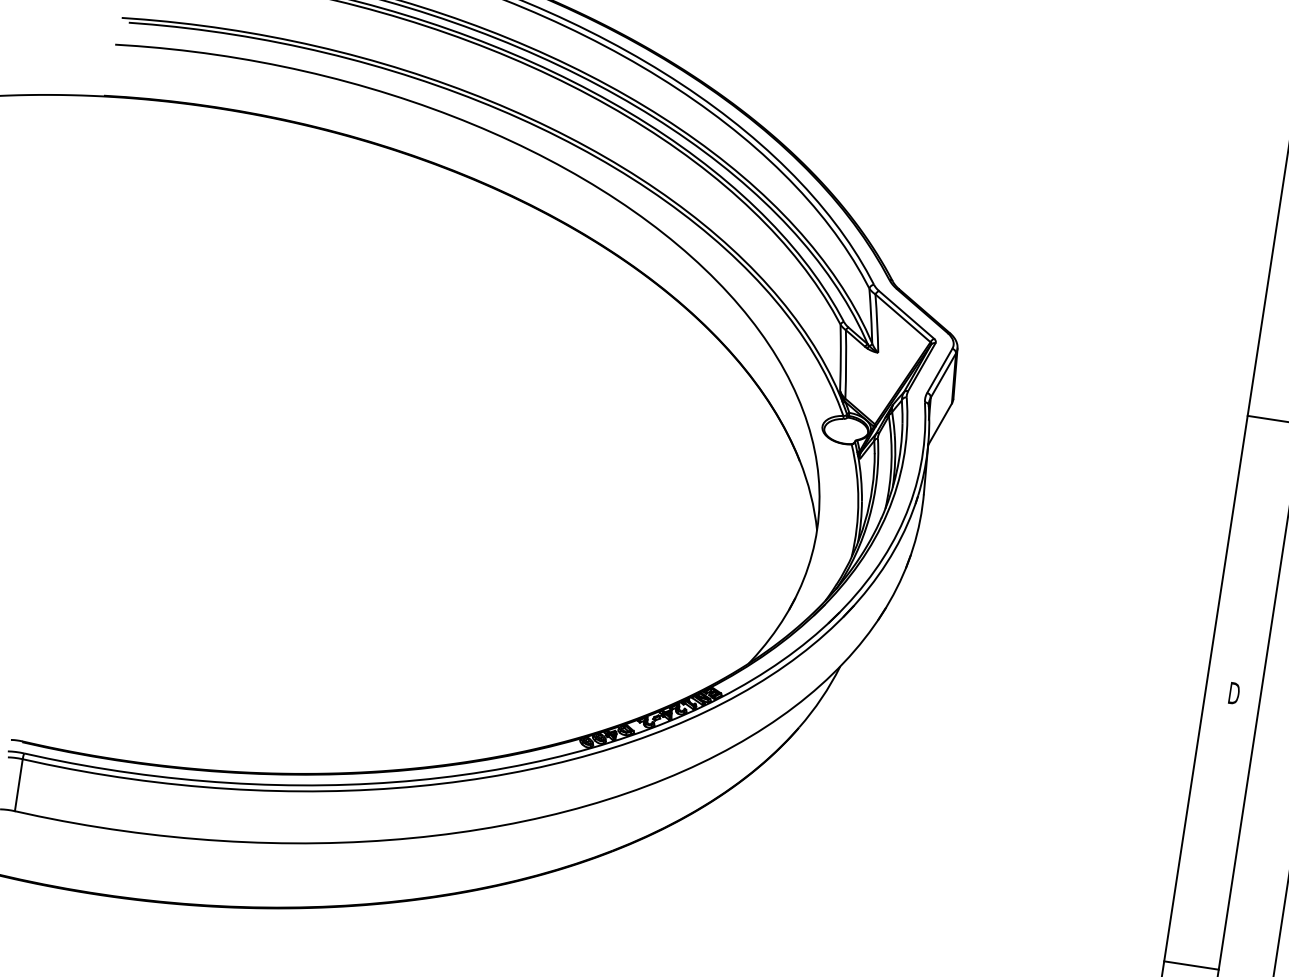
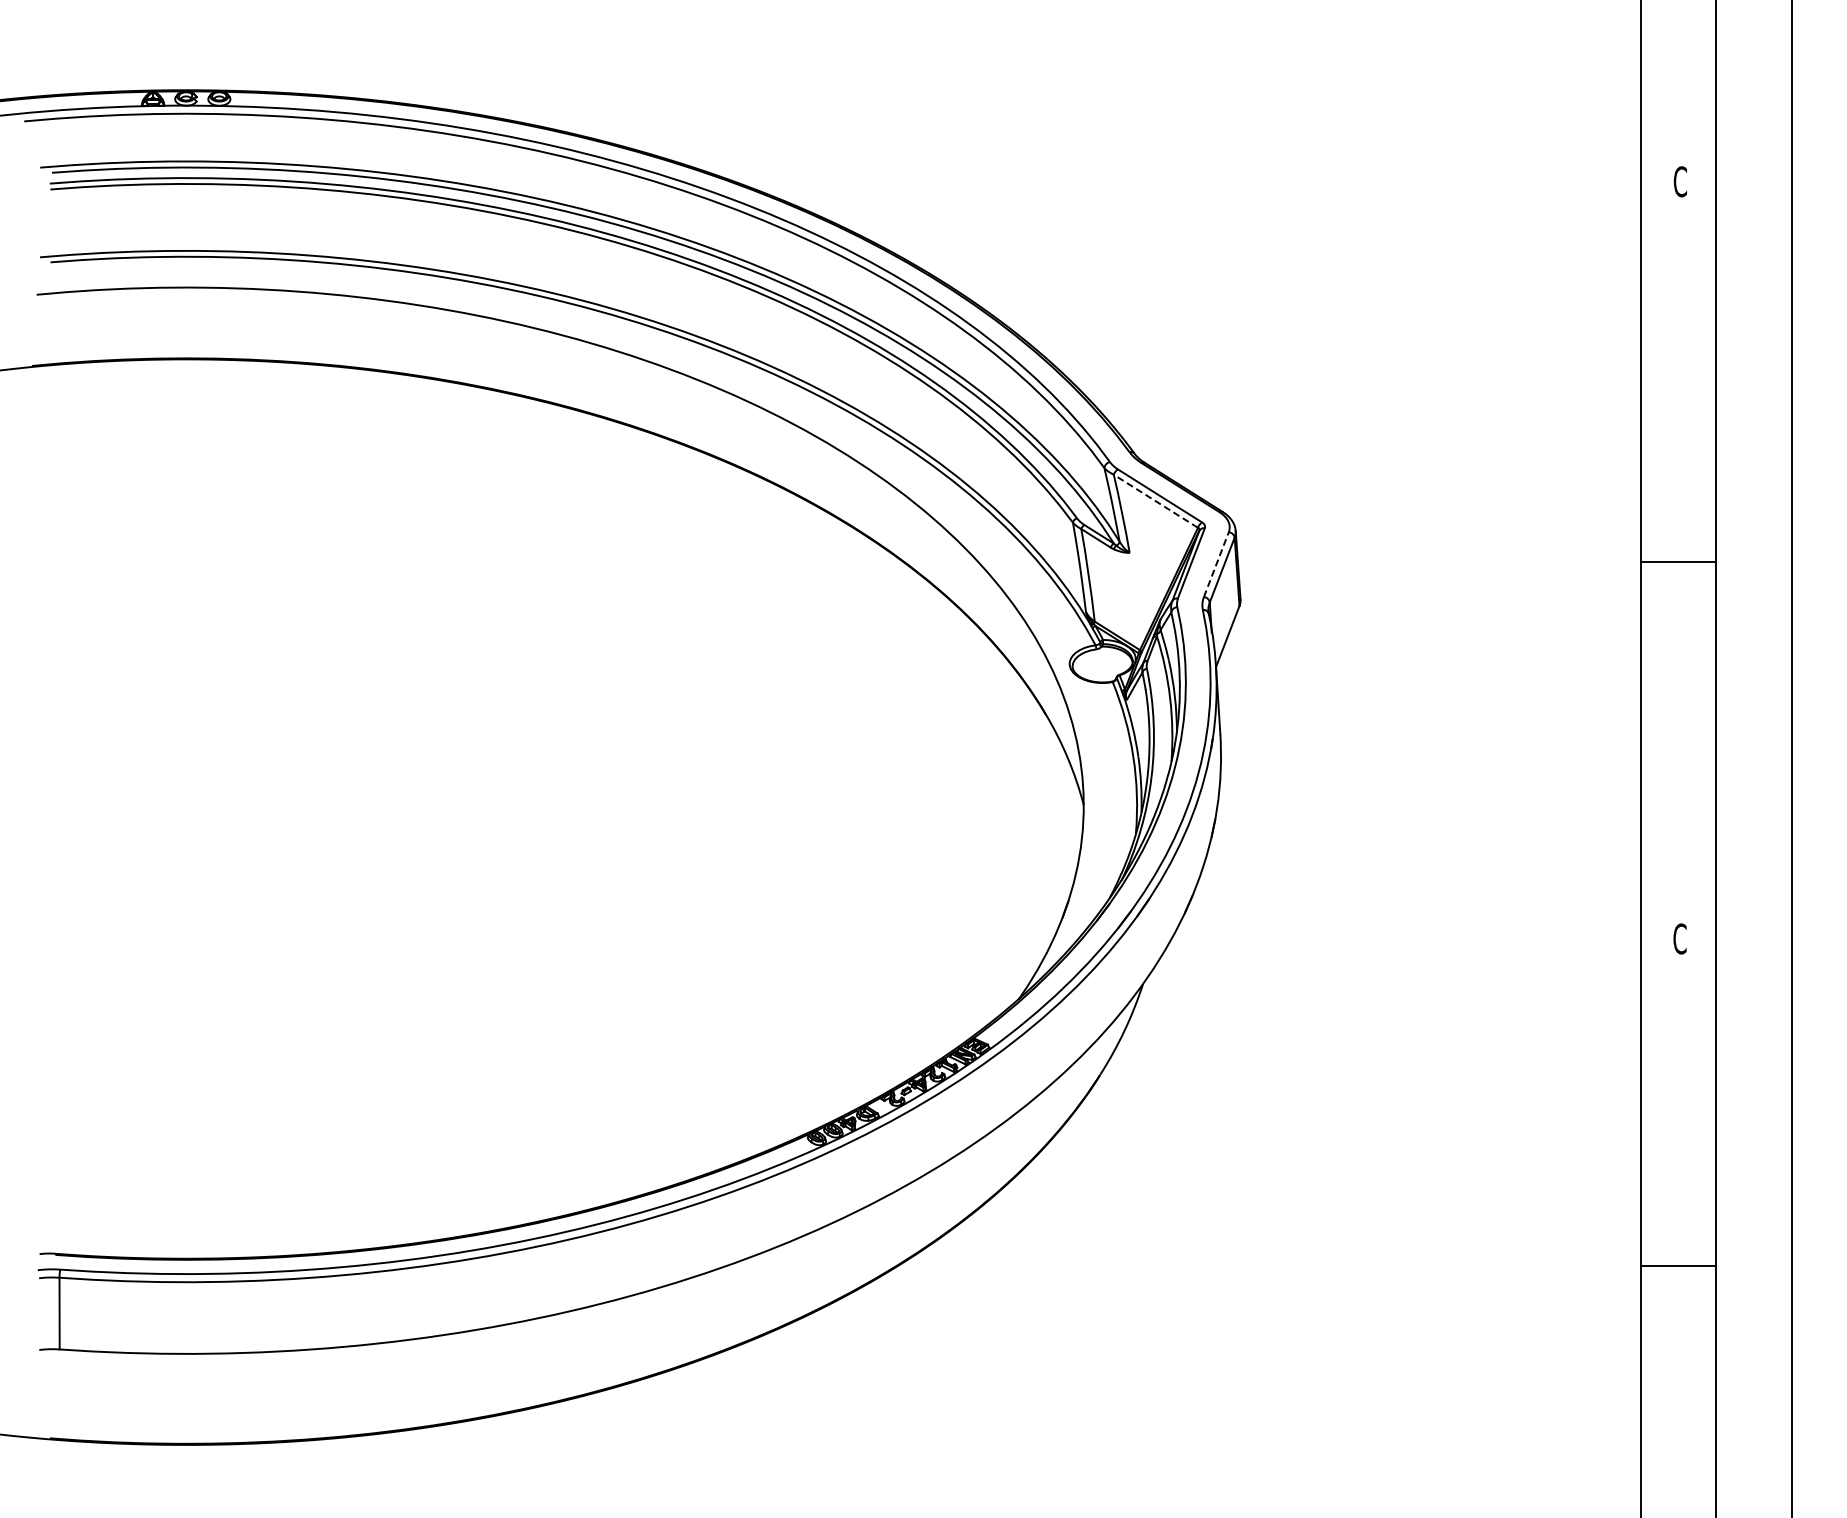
line: (902, 318) -> (1155, 501), solid -> dashed
line: (939, 370) -> (1216, 564), solid -> dashed
text: (1234, 693) -> (1680, 938), D -> C
line: (1191, 965) -> (1678, 1265), moved

